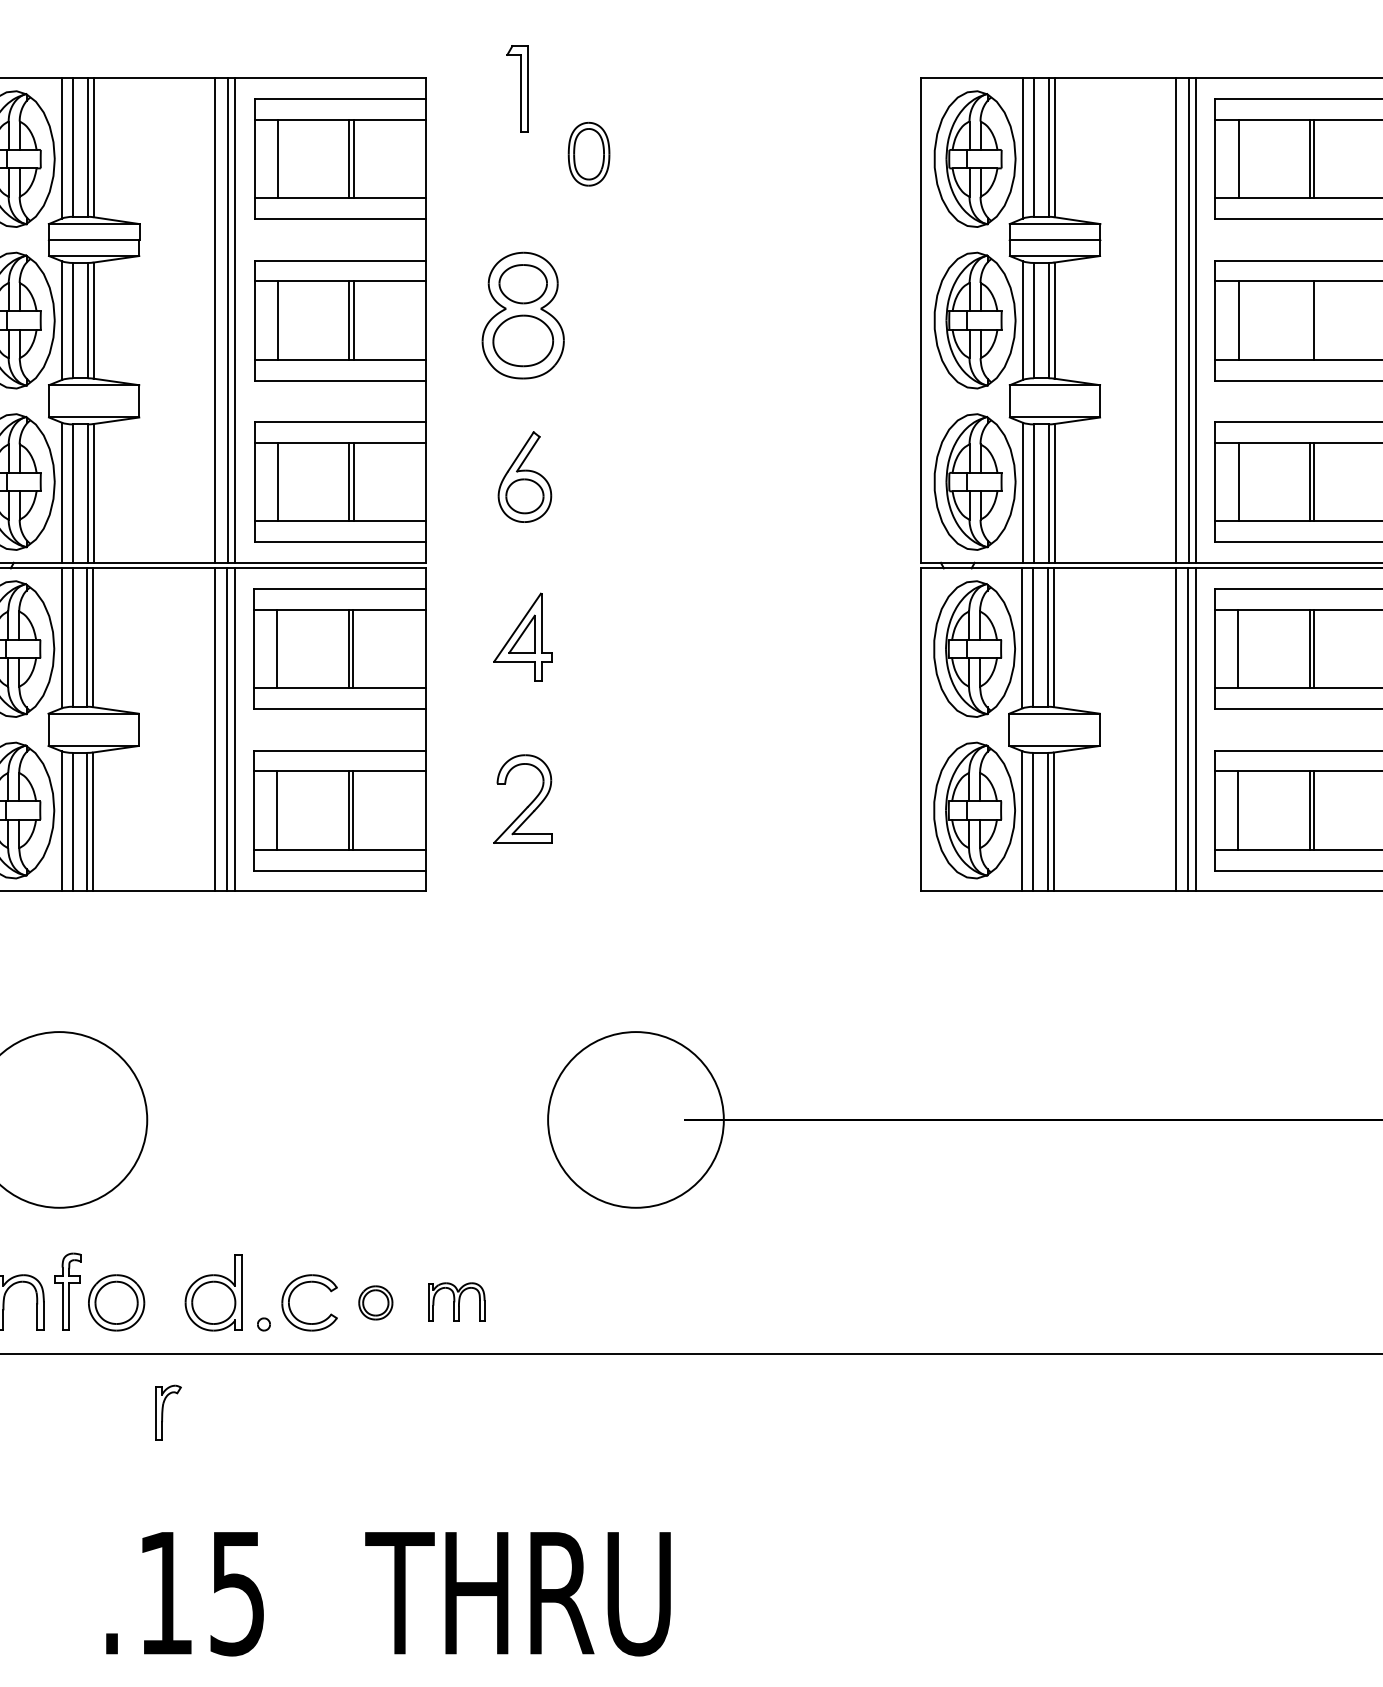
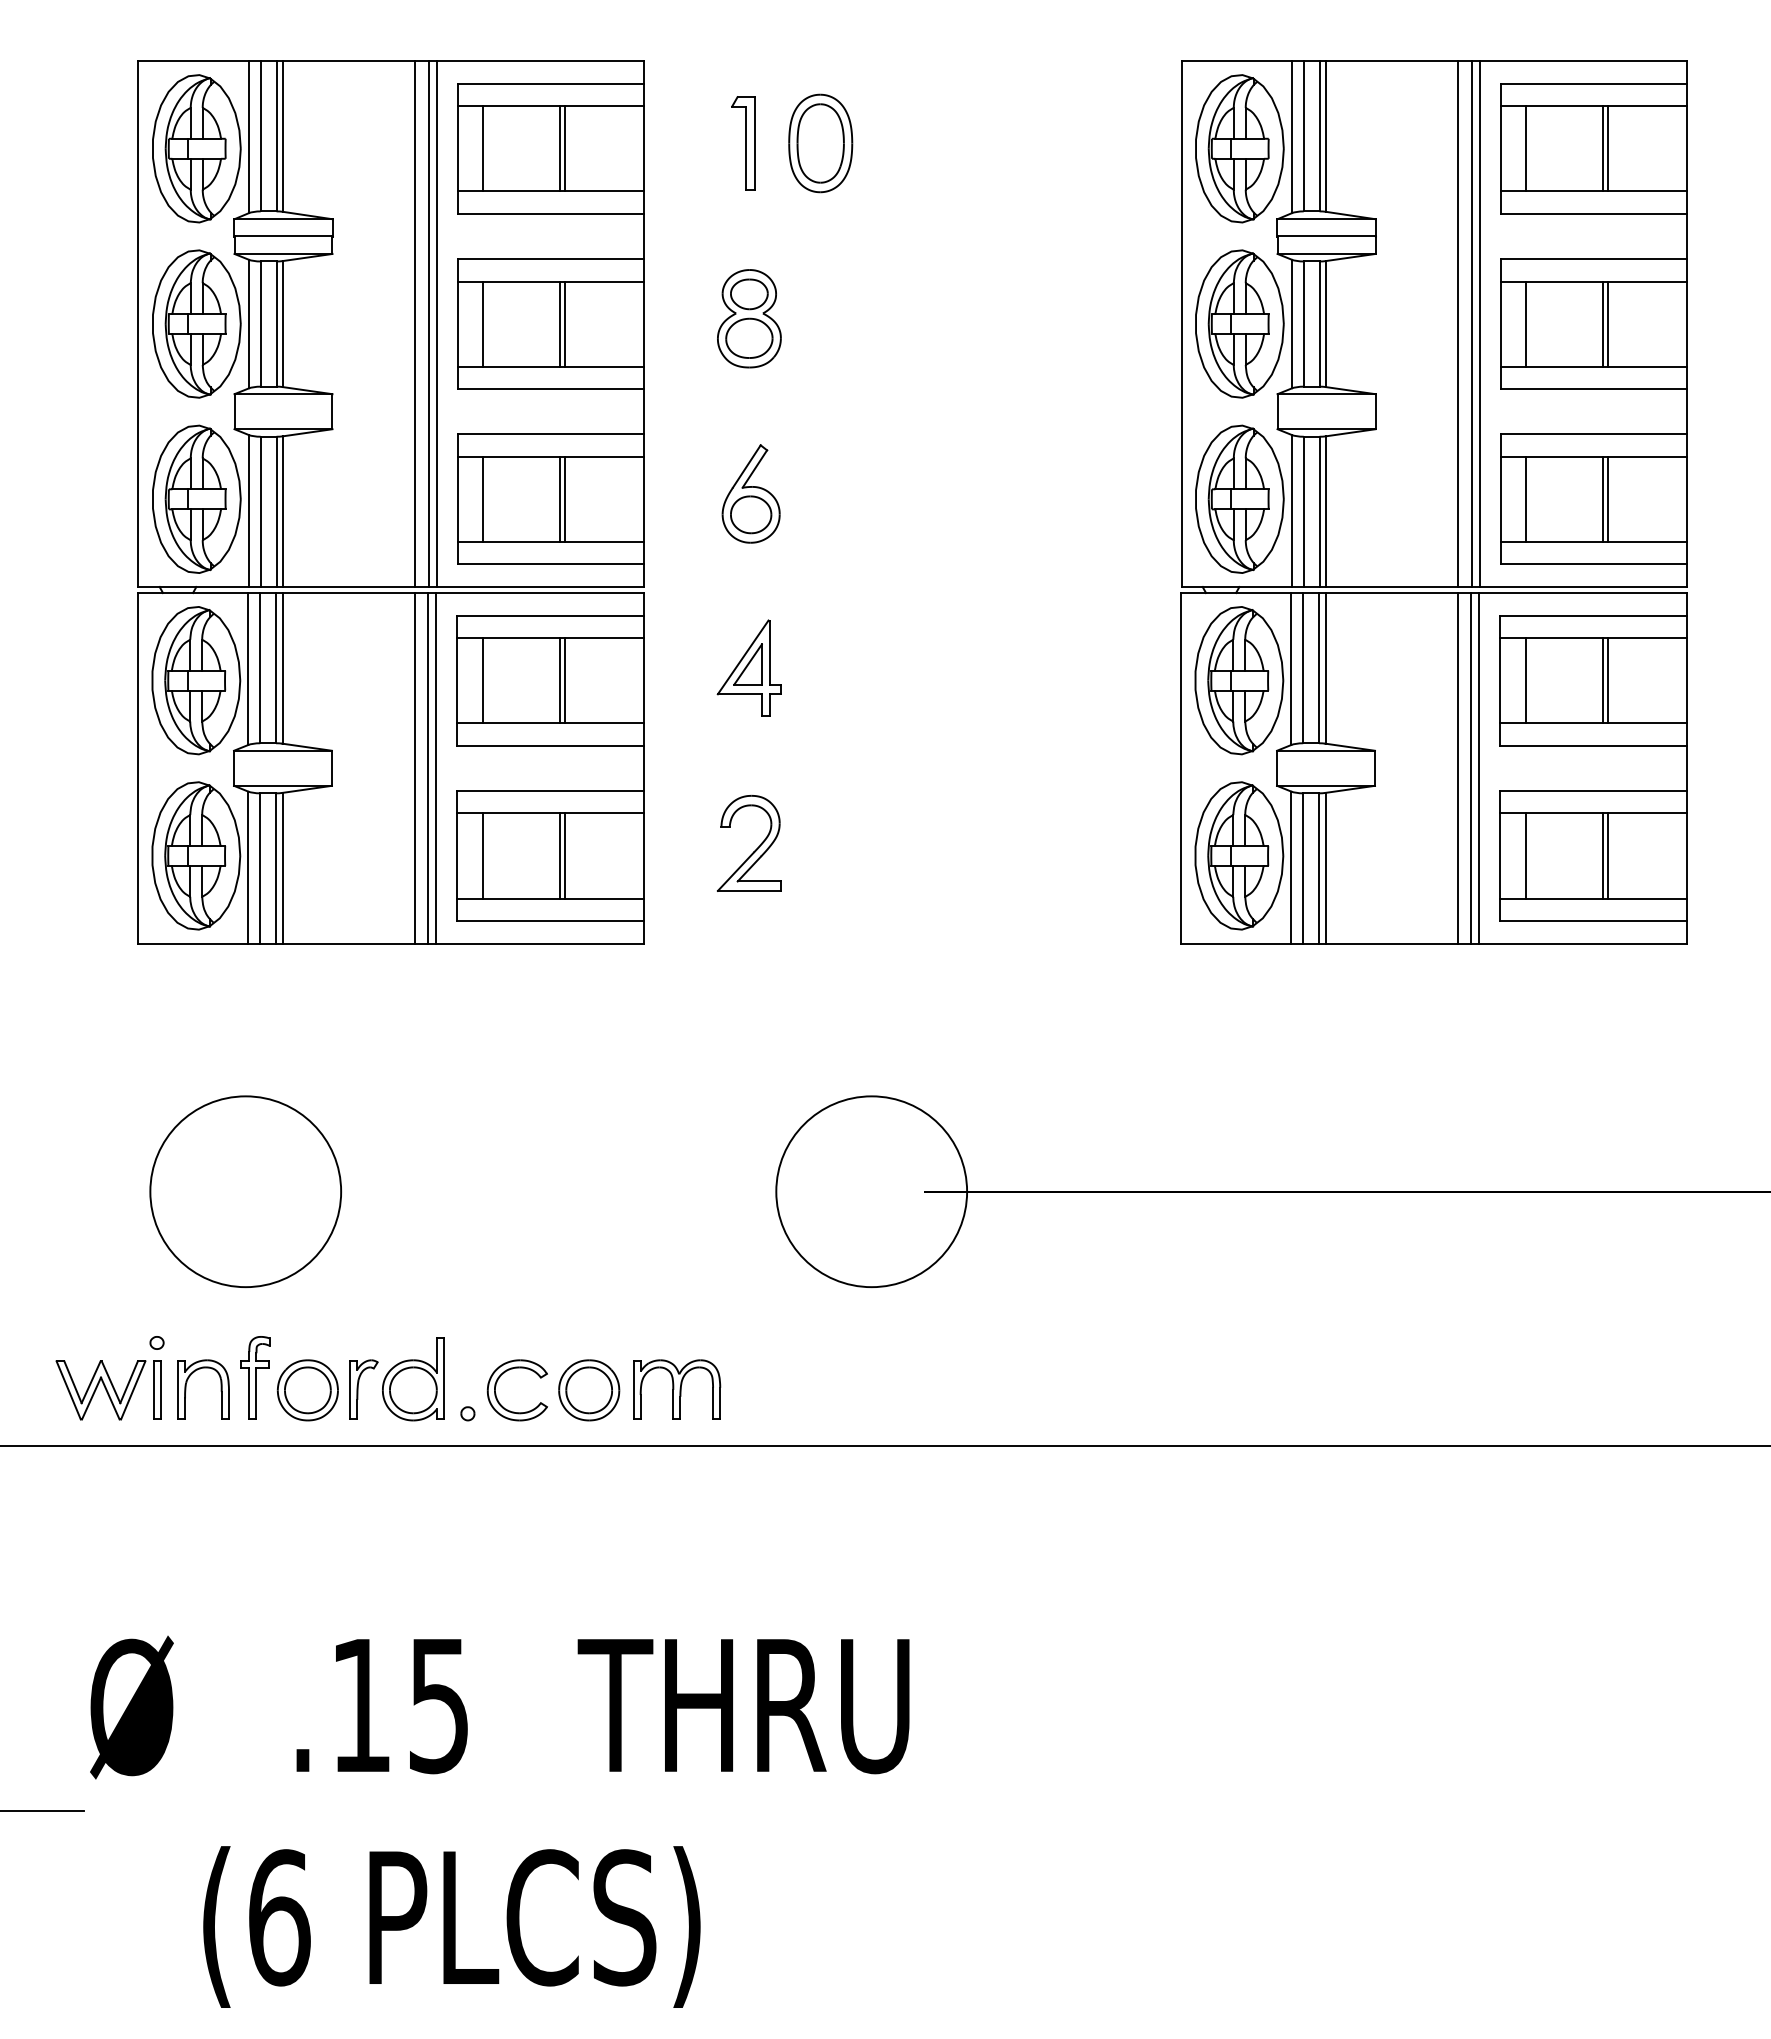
part: (517, 88) -> (743, 143), moved
part: (588, 154) -> (820, 143), size x1.43
part: (523, 315) -> (749, 318), size x0.71
line: (1310, 320) -> (1603, 323), added
part: (457, 1302) -> (677, 1389), size x1.43
part: (376, 1303) -> (589, 1390), size x1.67
part: (167, 1412) -> (363, 1389), moved

